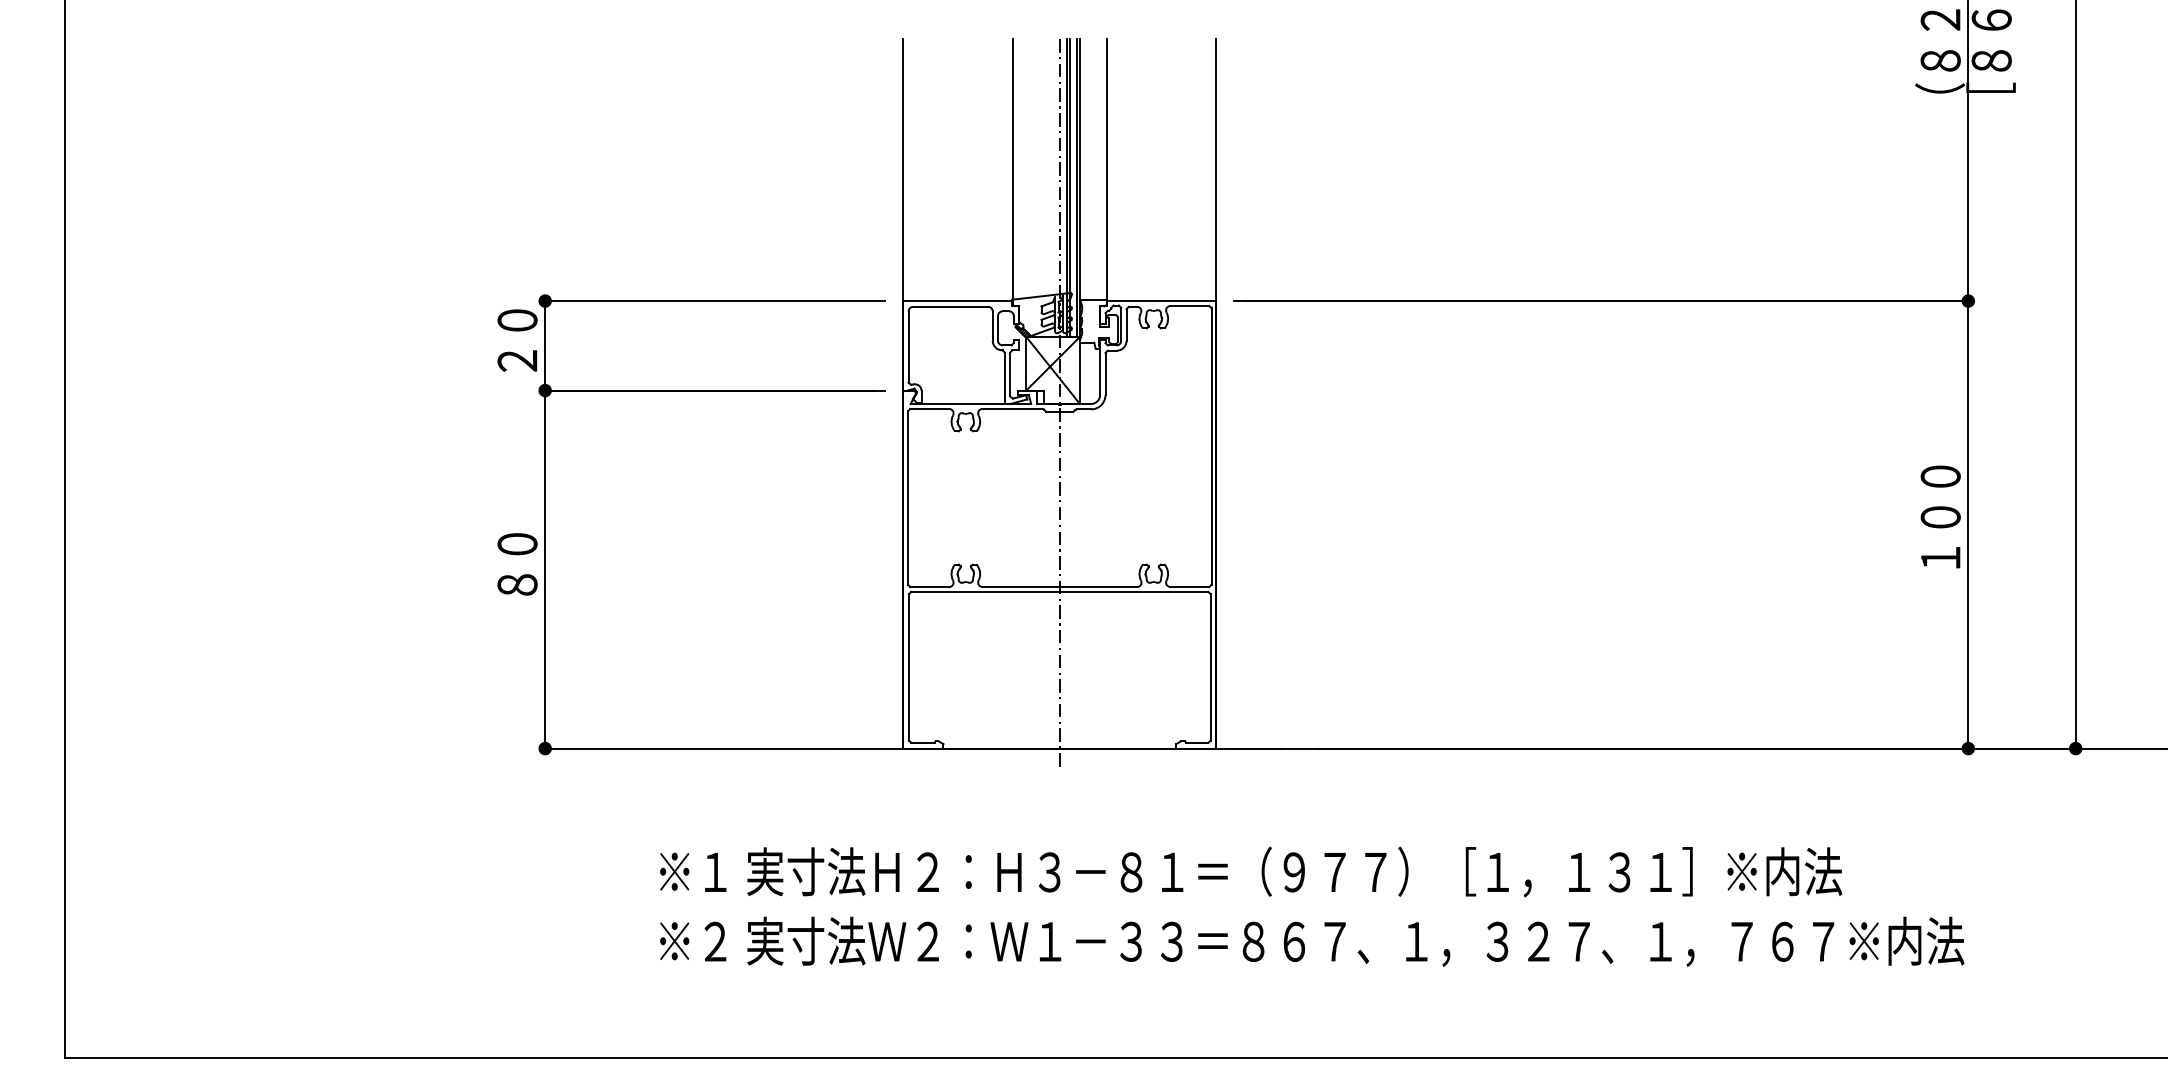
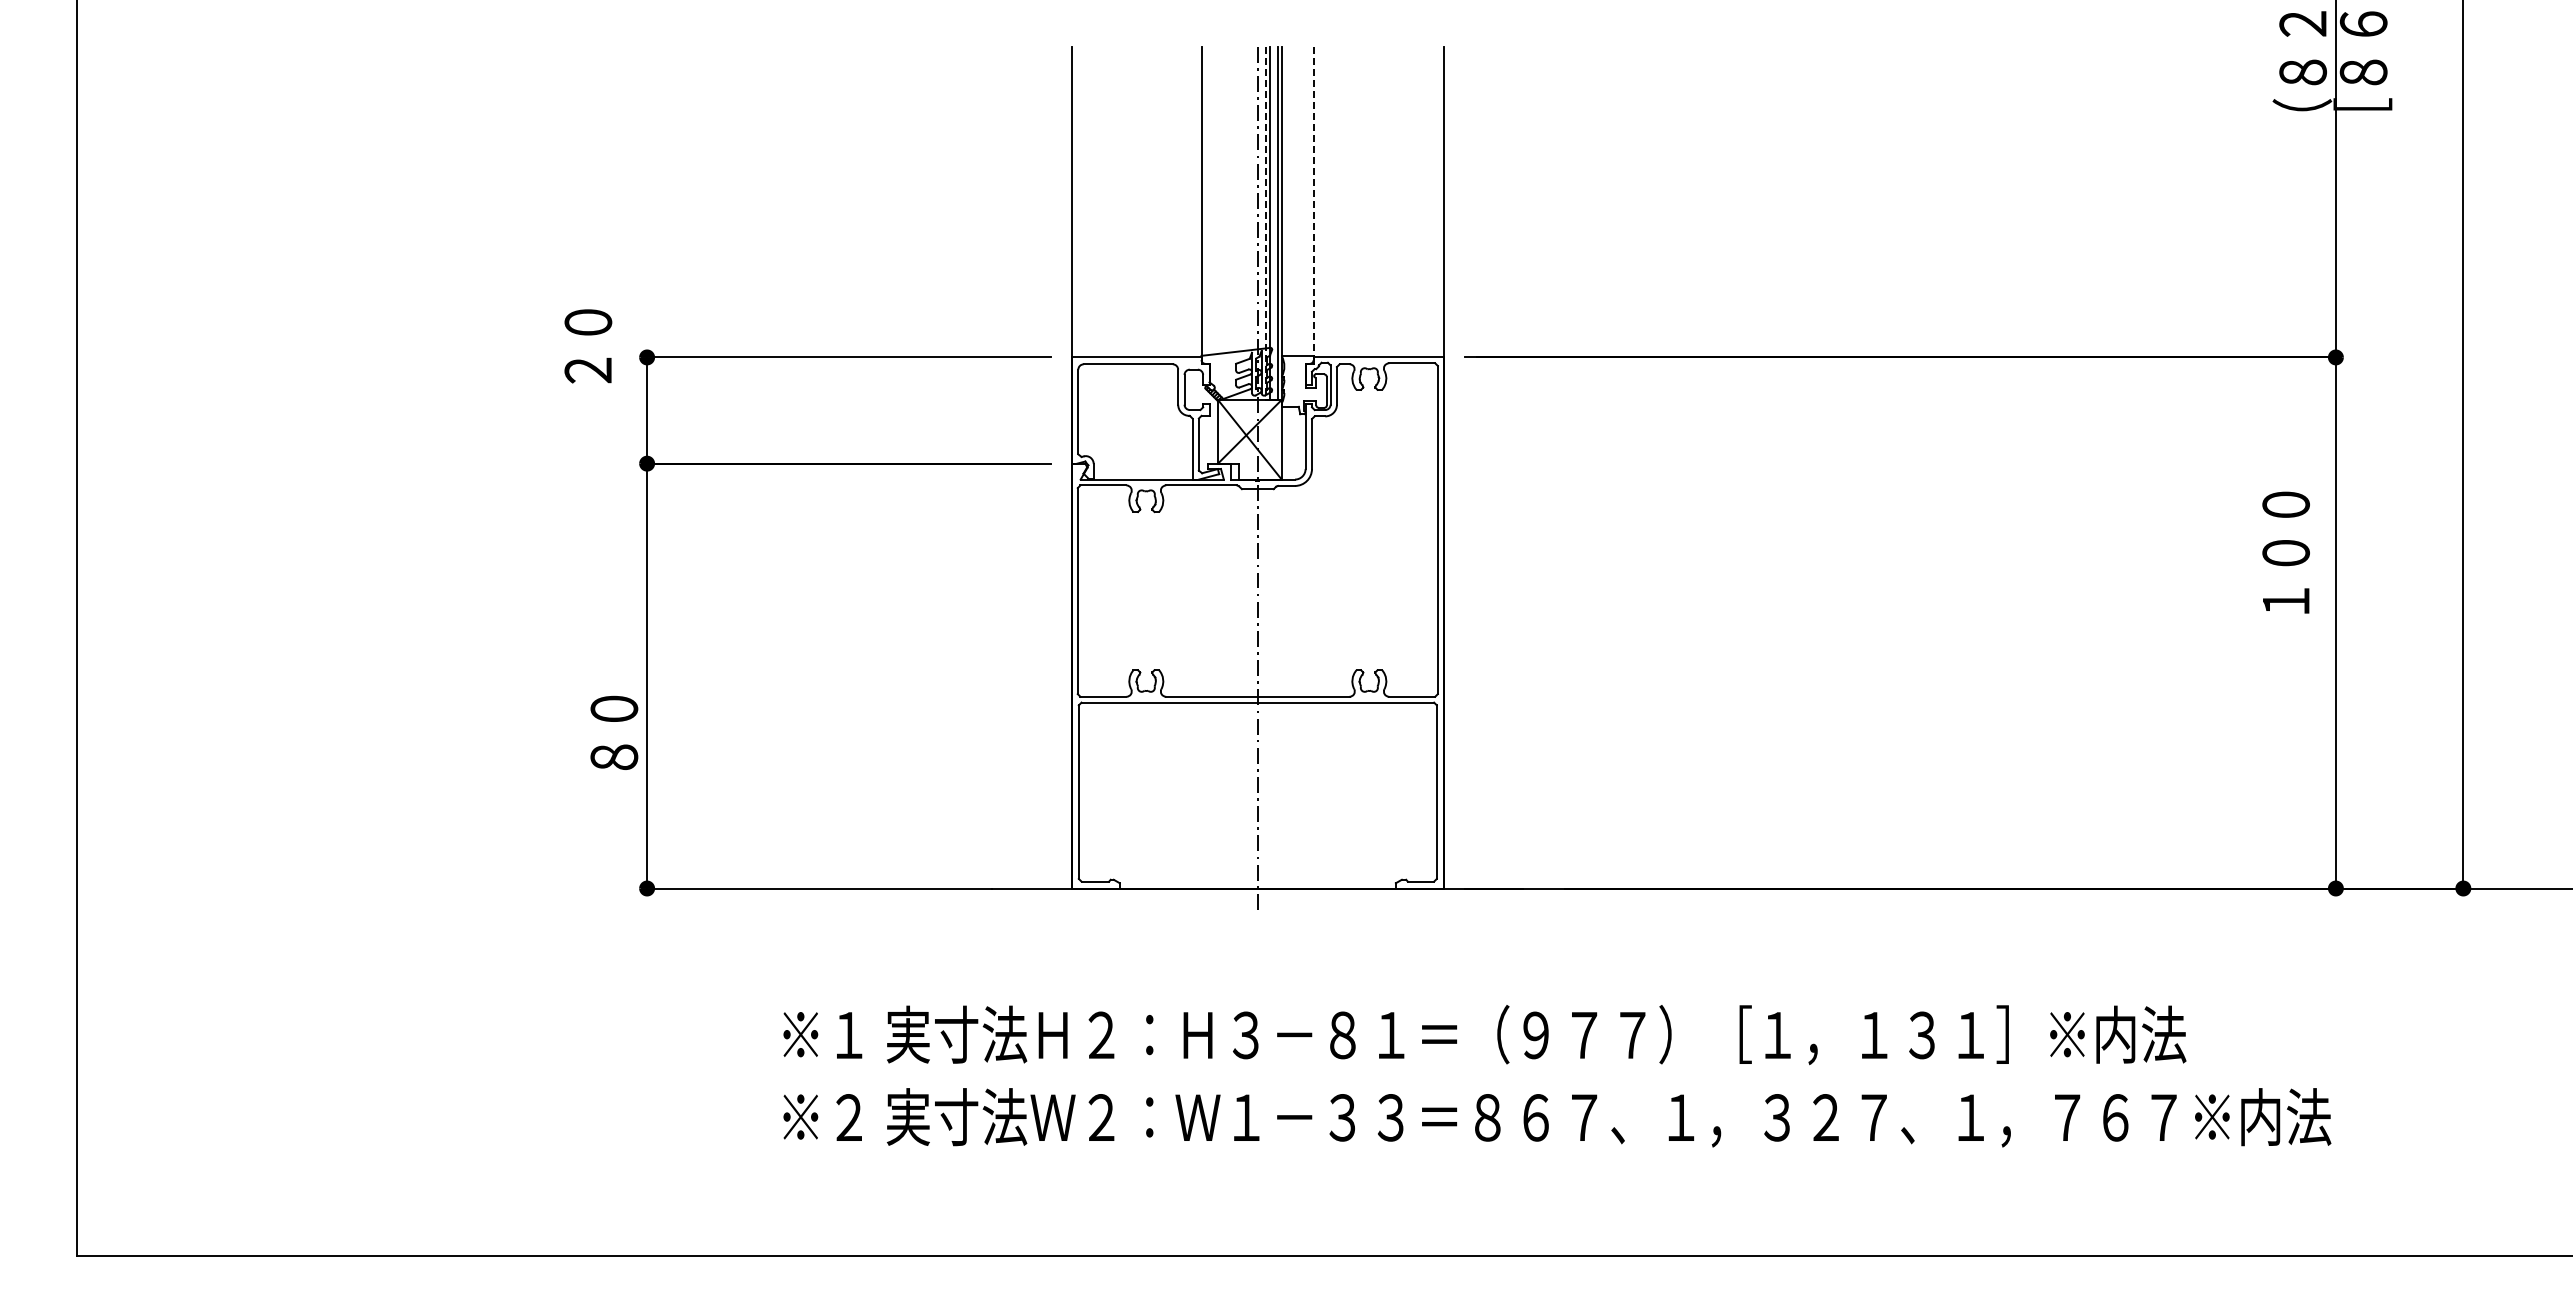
line: (1106, 172) -> (1313, 204), solid -> dashed
line: (1066, 188) -> (1265, 223), solid -> dashed
text: (517, 340) -> (588, 346), moved
text: (1940, 516) -> (2285, 552), moved
text: (517, 564) -> (614, 732), moved

